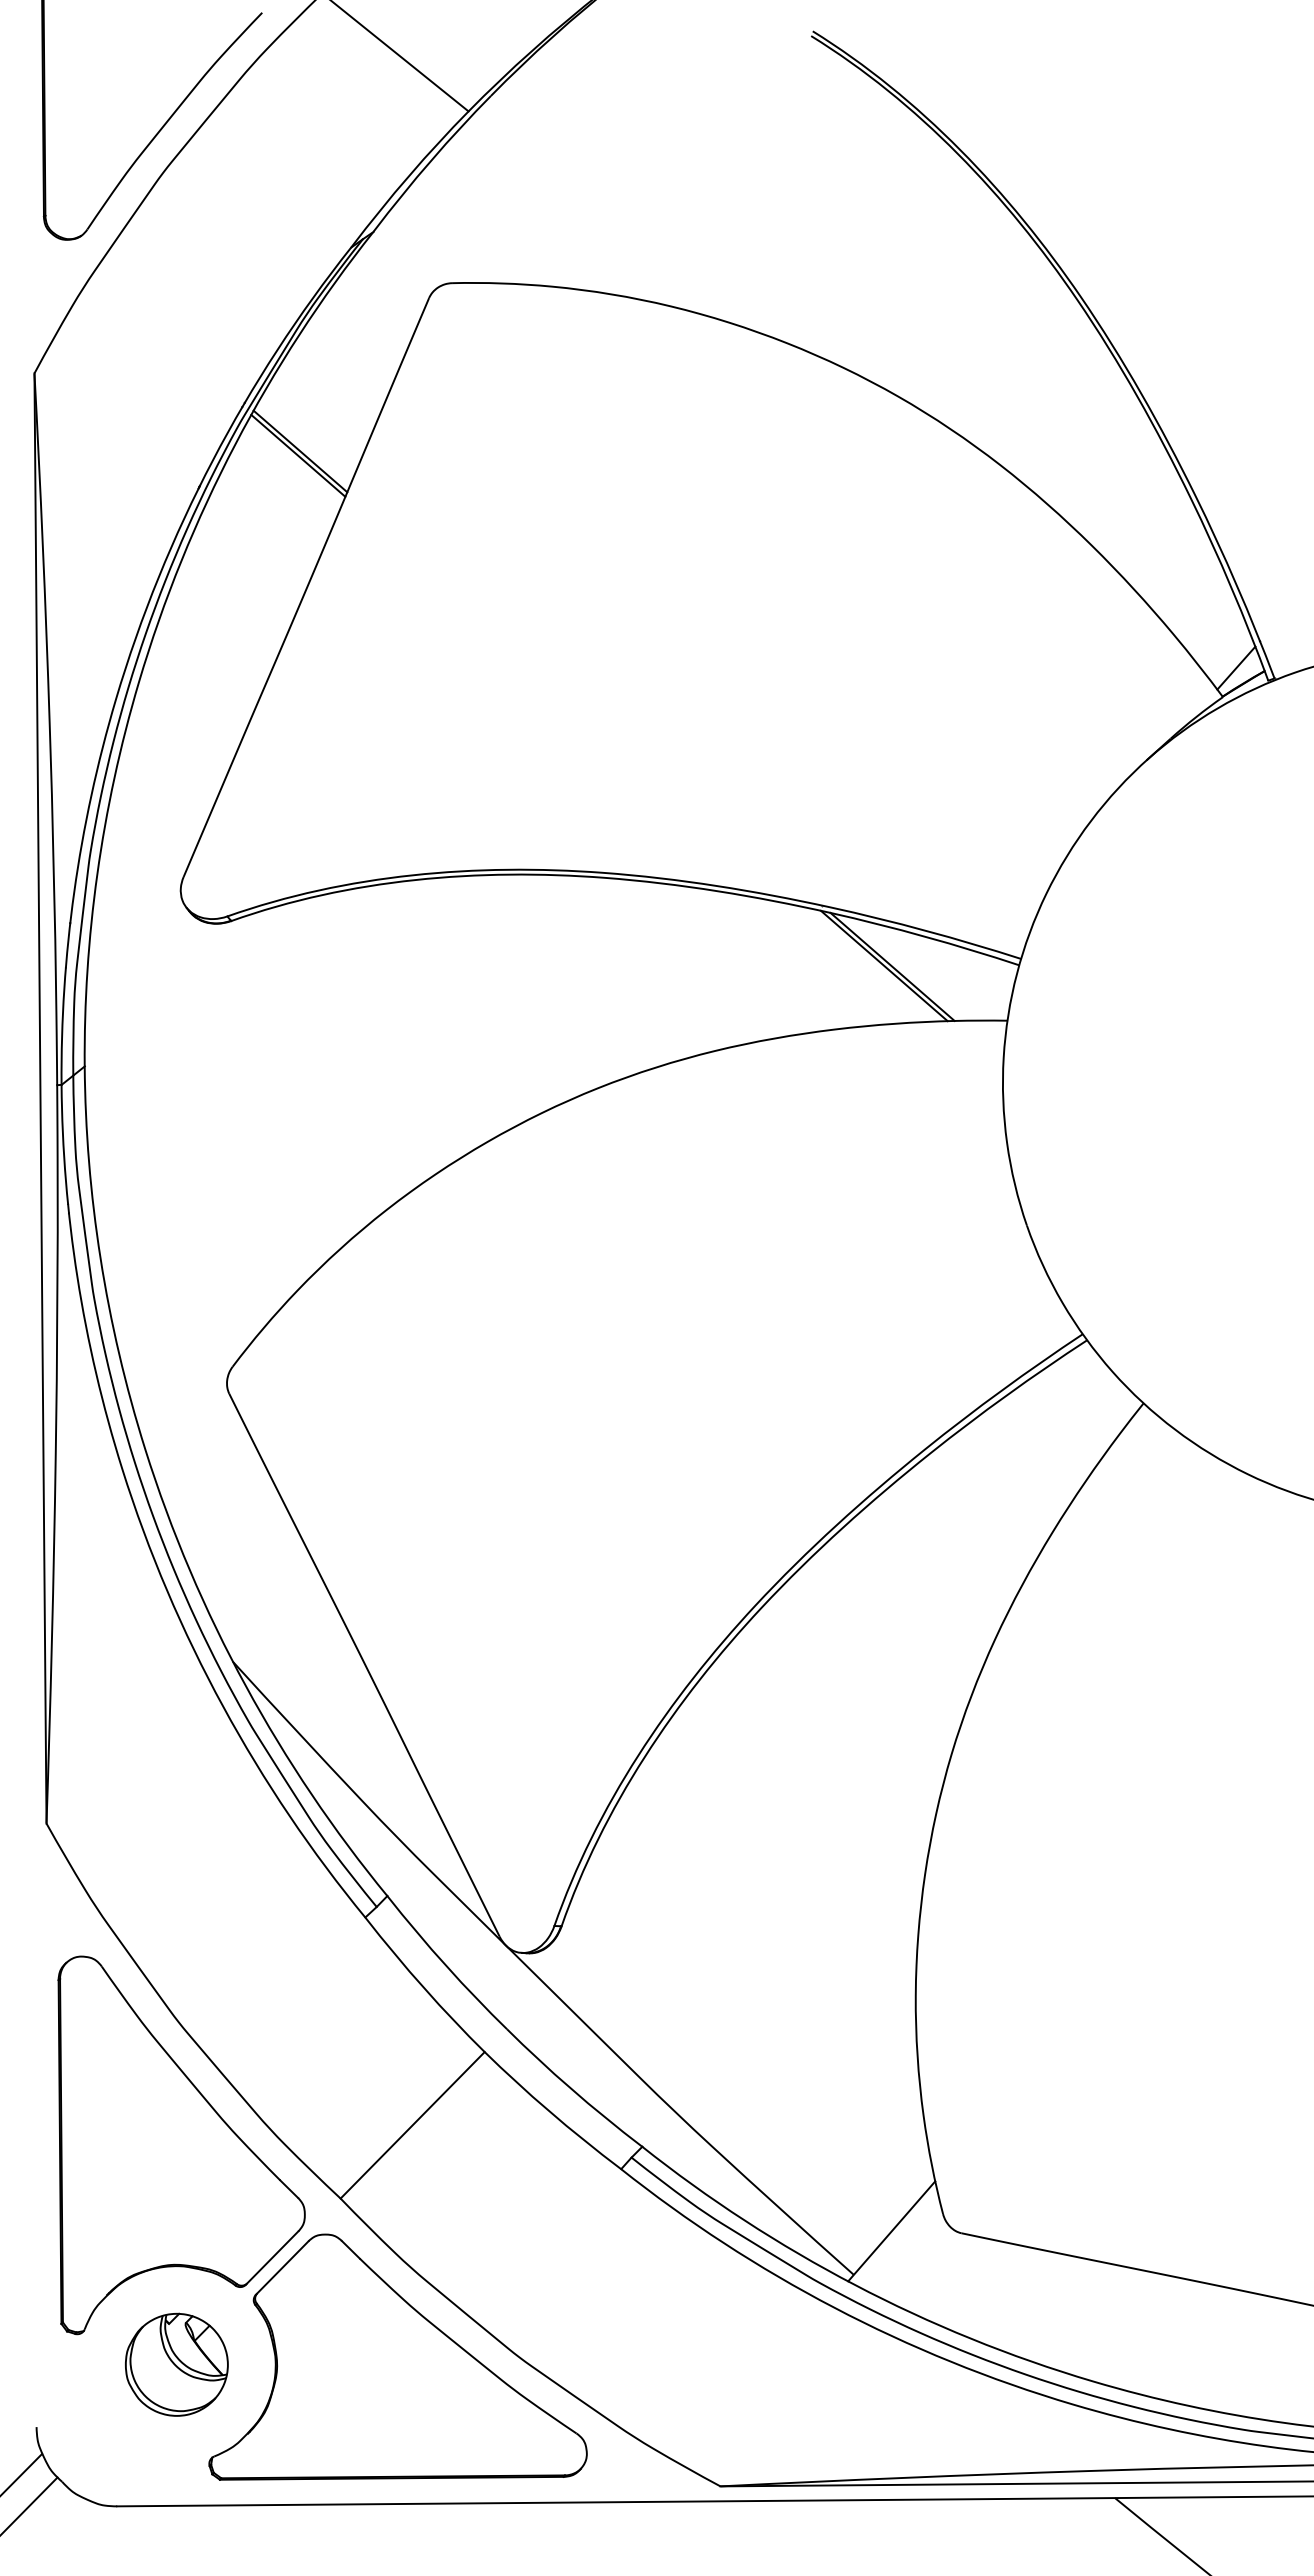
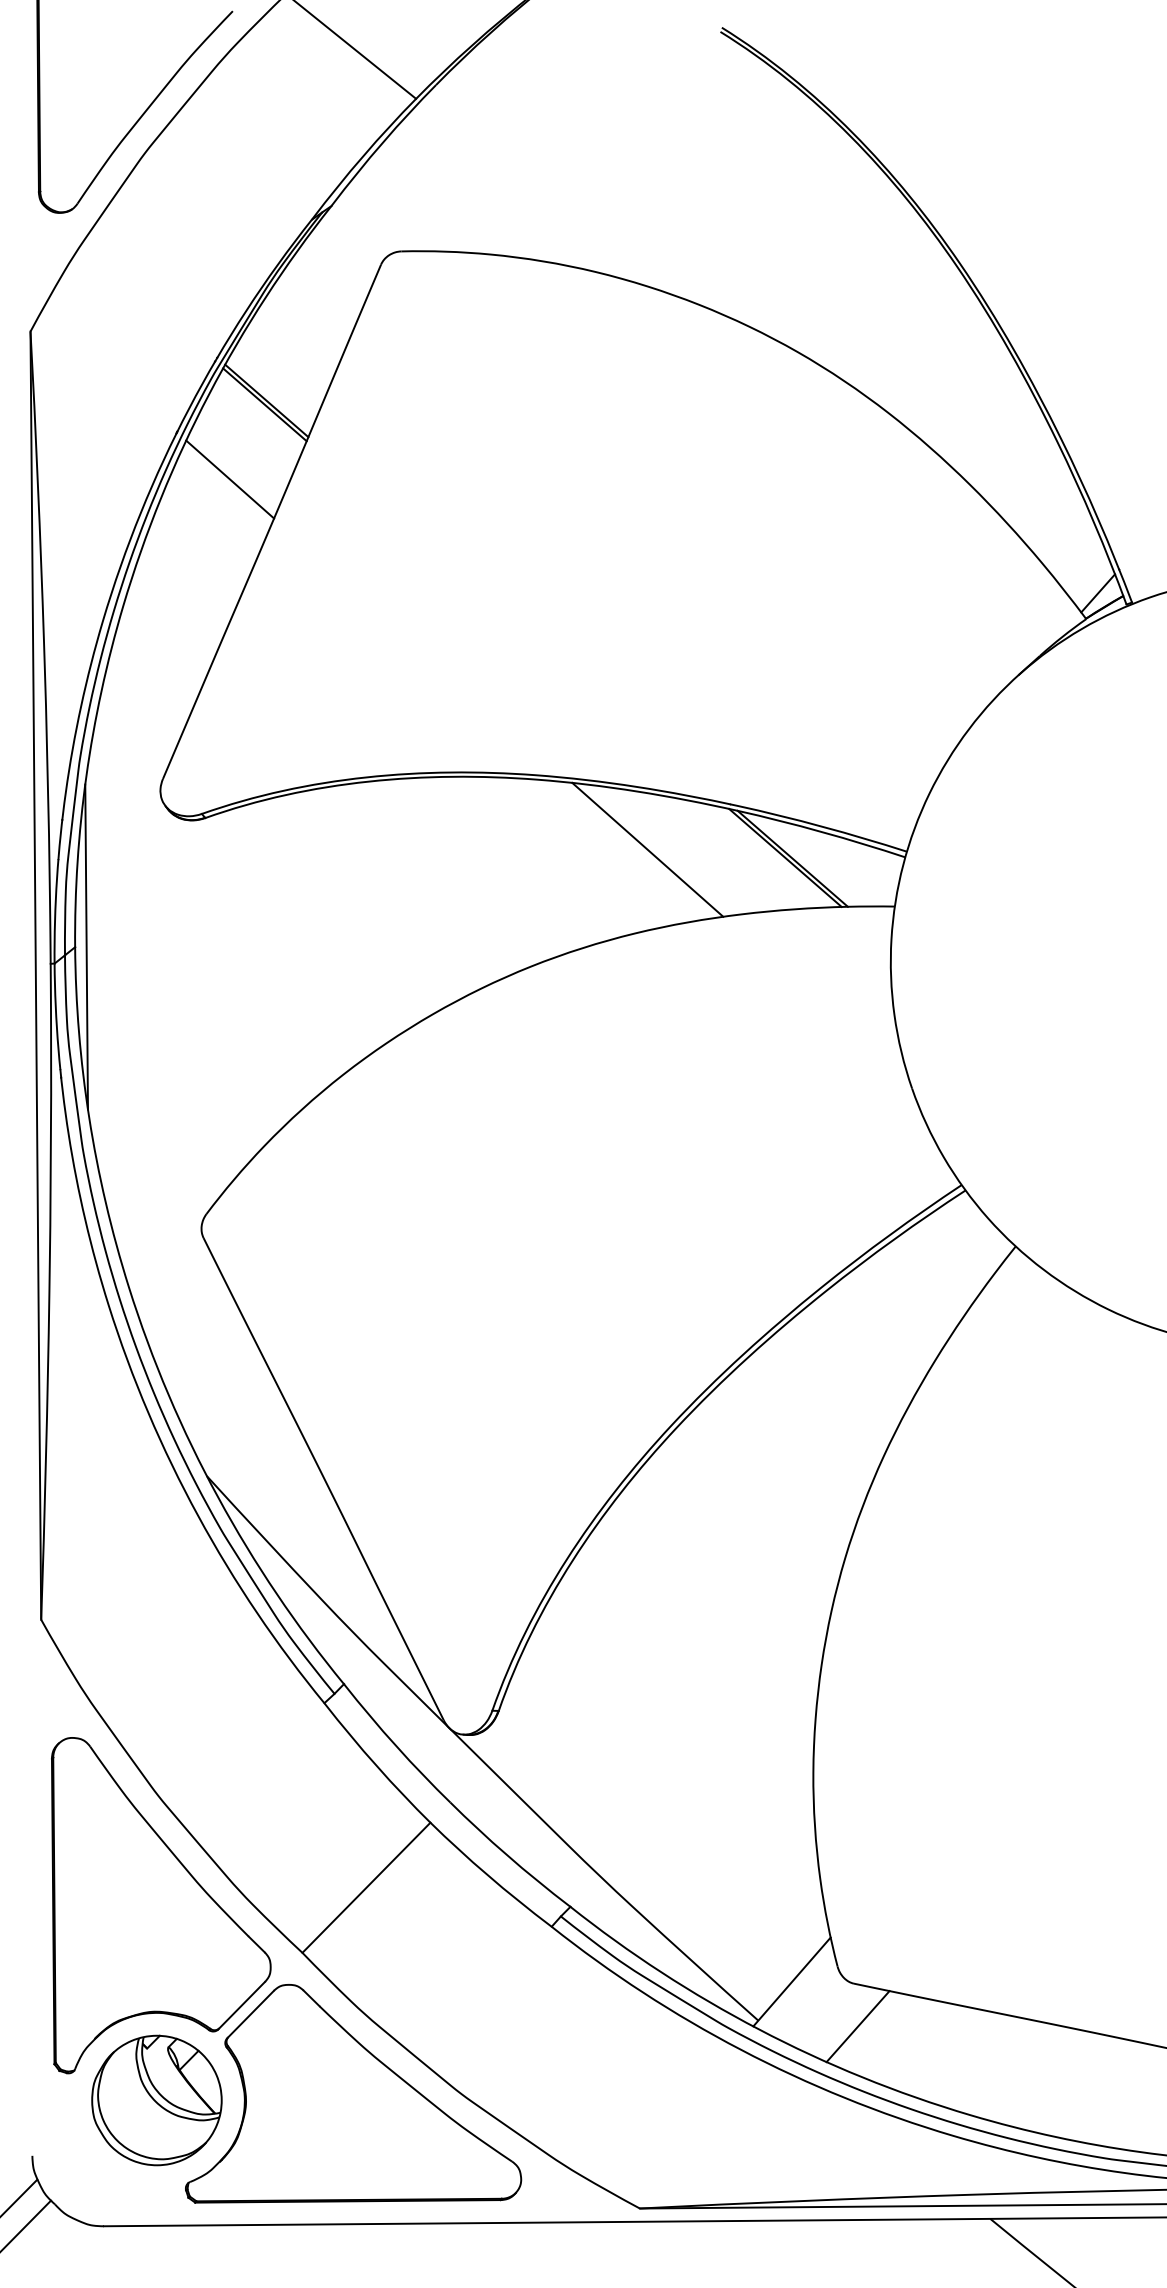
line: (258, 539) -> (229, 479), added
line: (729, 956) -> (647, 849), added
line: (97, 1066) -> (86, 947), added
line: (965, 2281) -> (857, 2026), added
part: (176, 2364) -> (156, 2100), size x1.43

